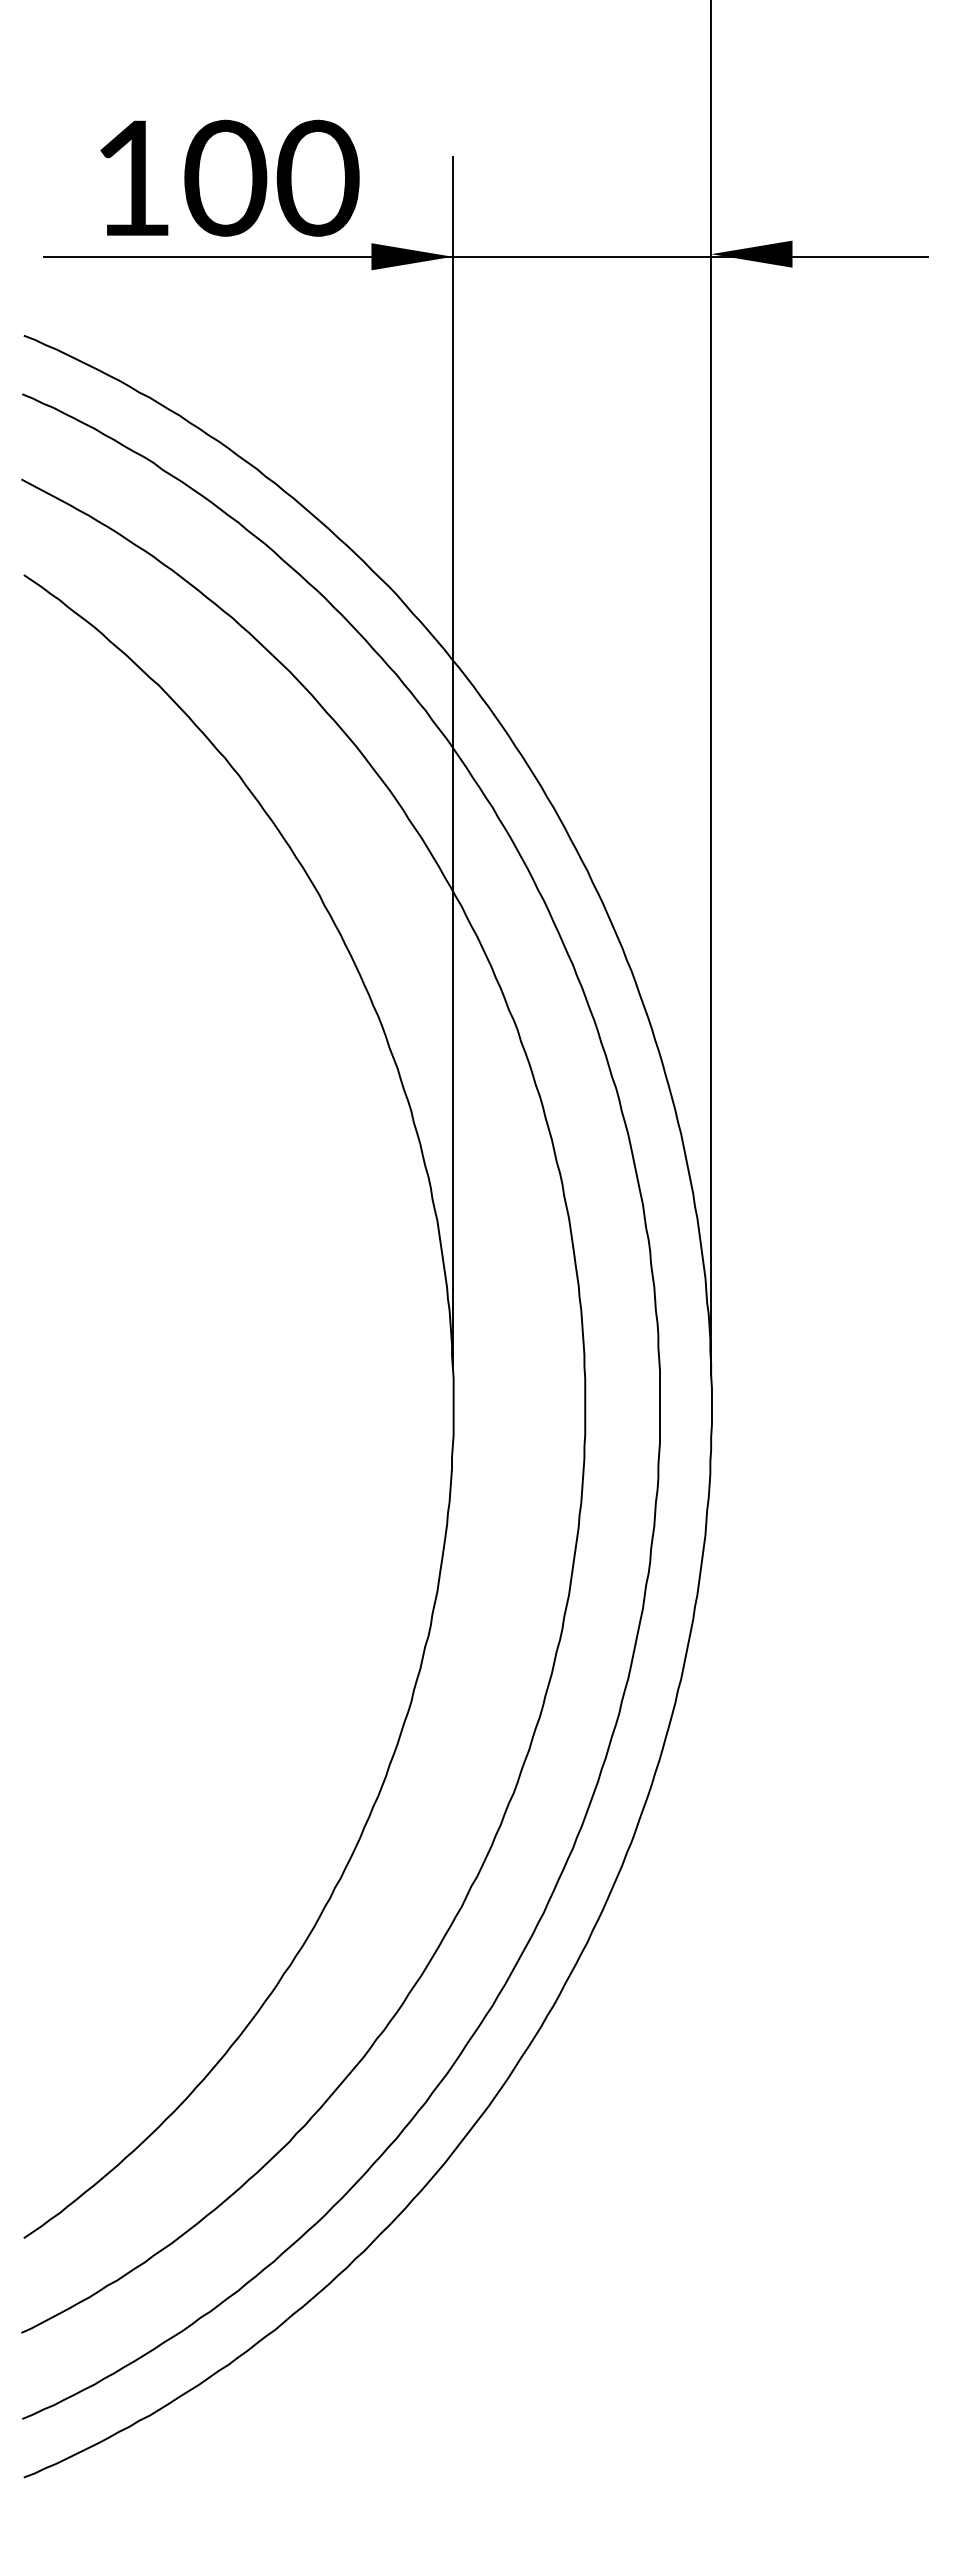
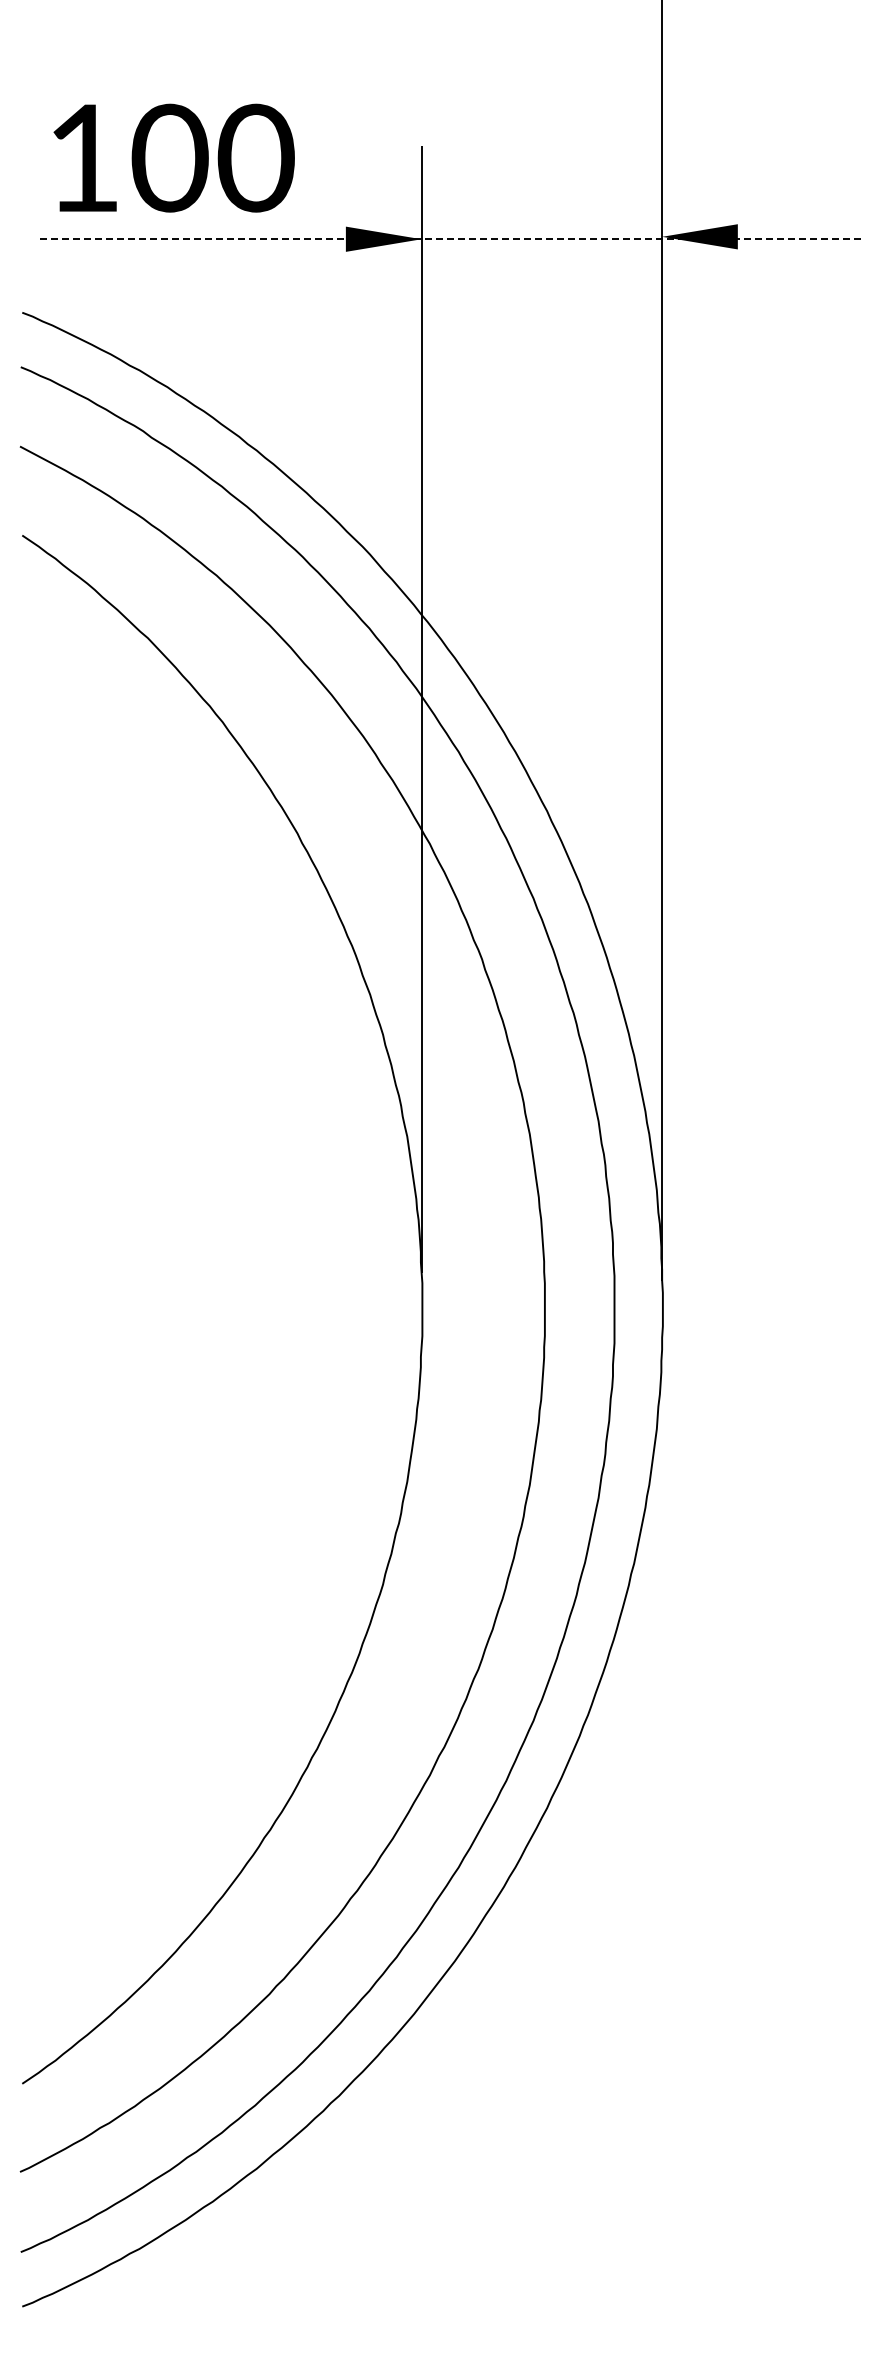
text: (229, 177) -> (173, 157), moved
line: (485, 257) -> (452, 239), solid -> dashed

